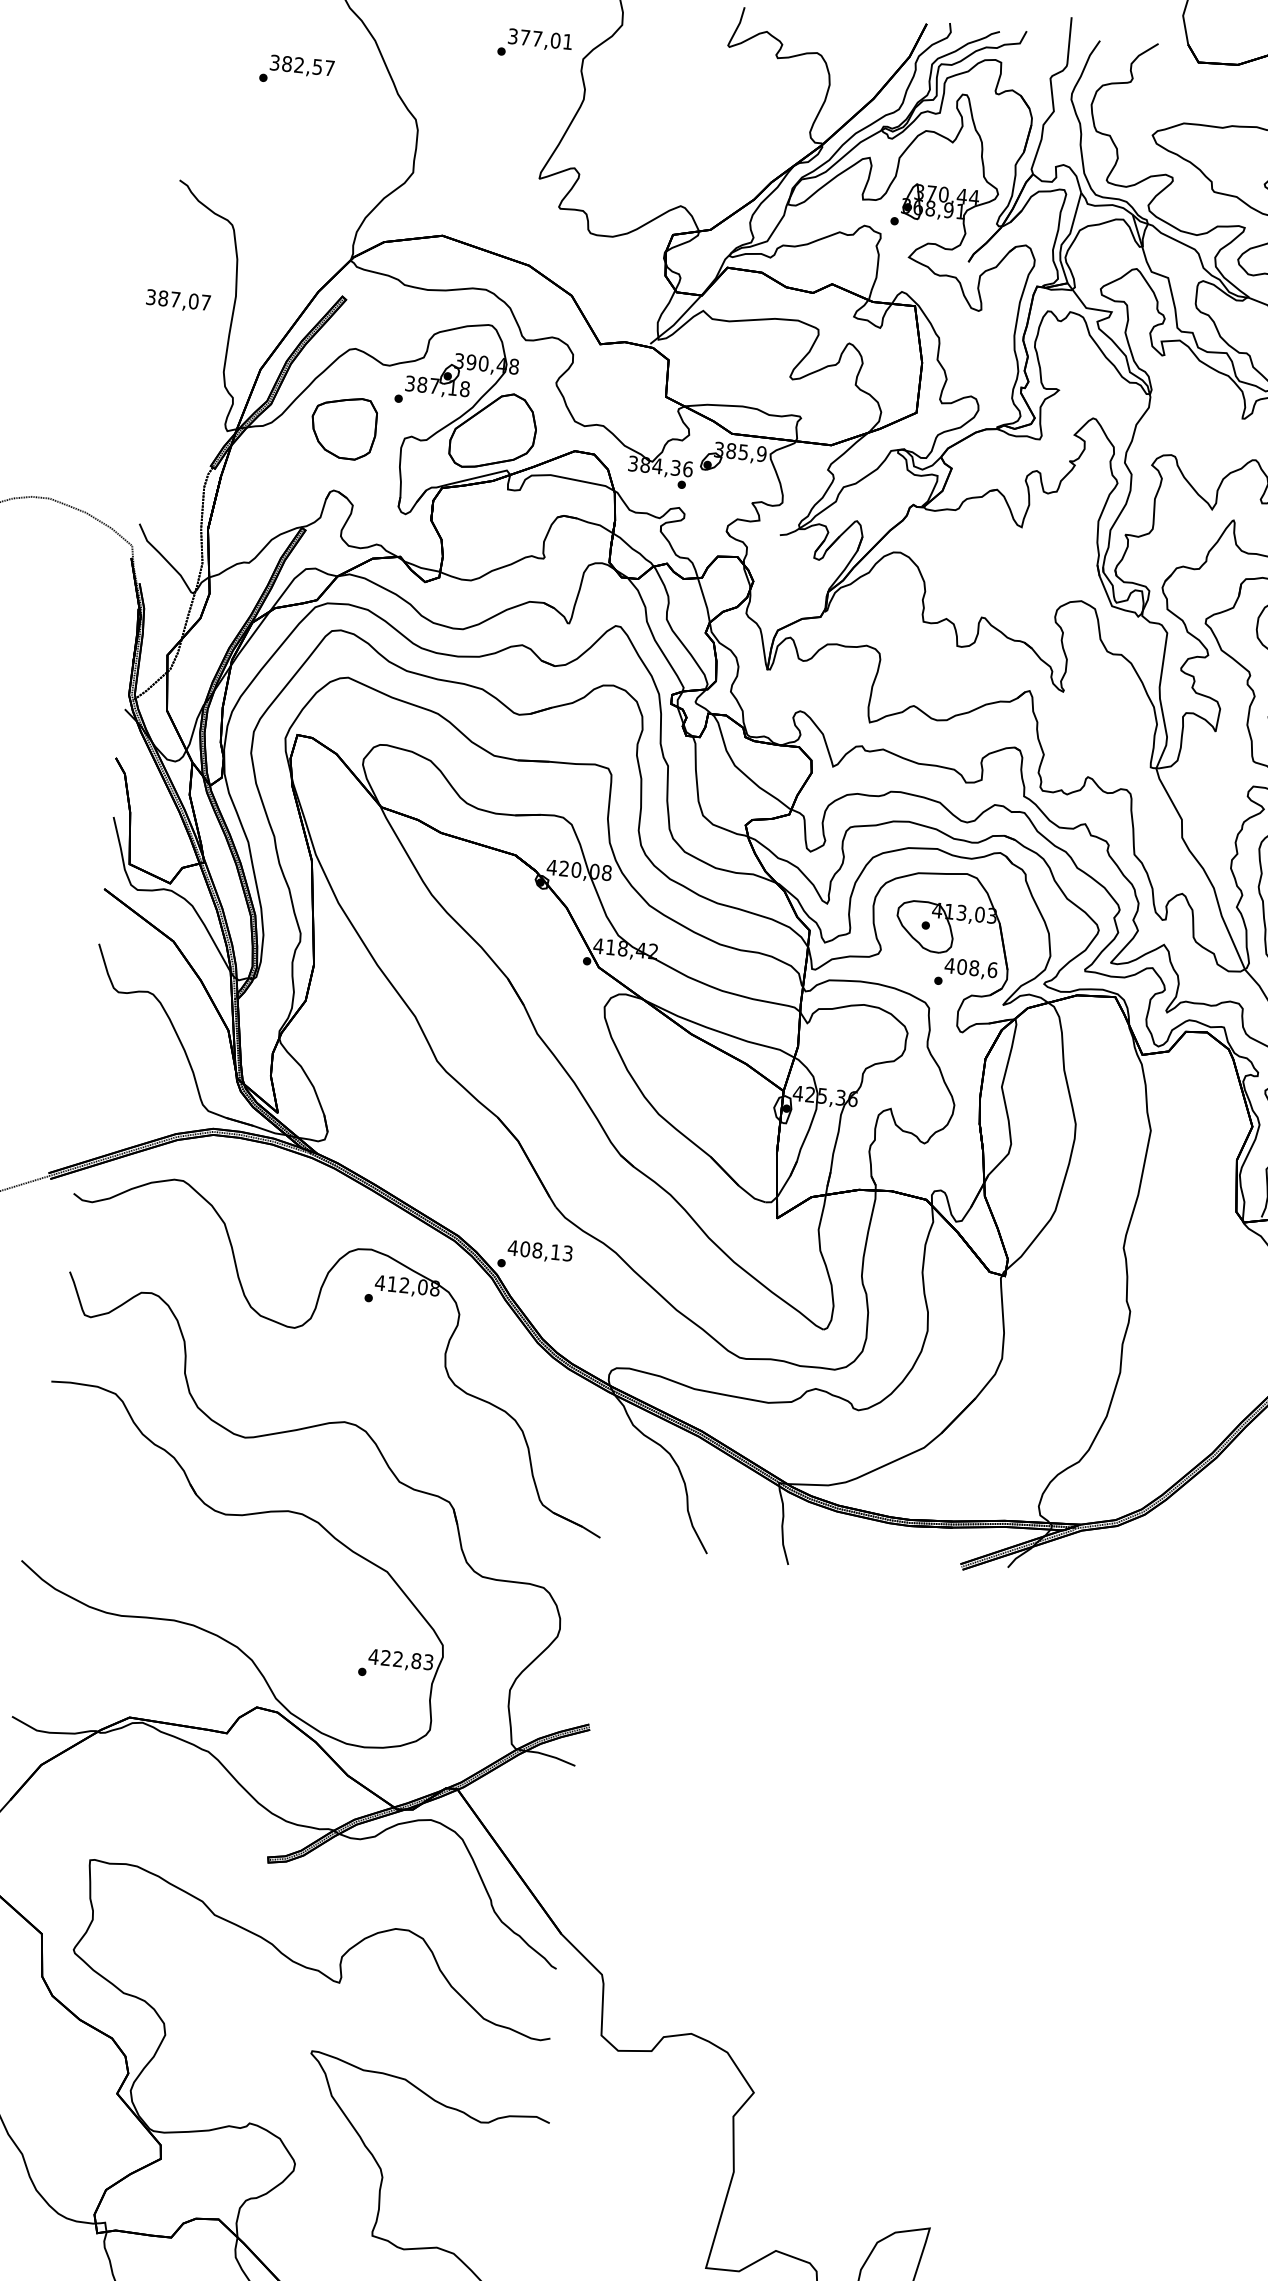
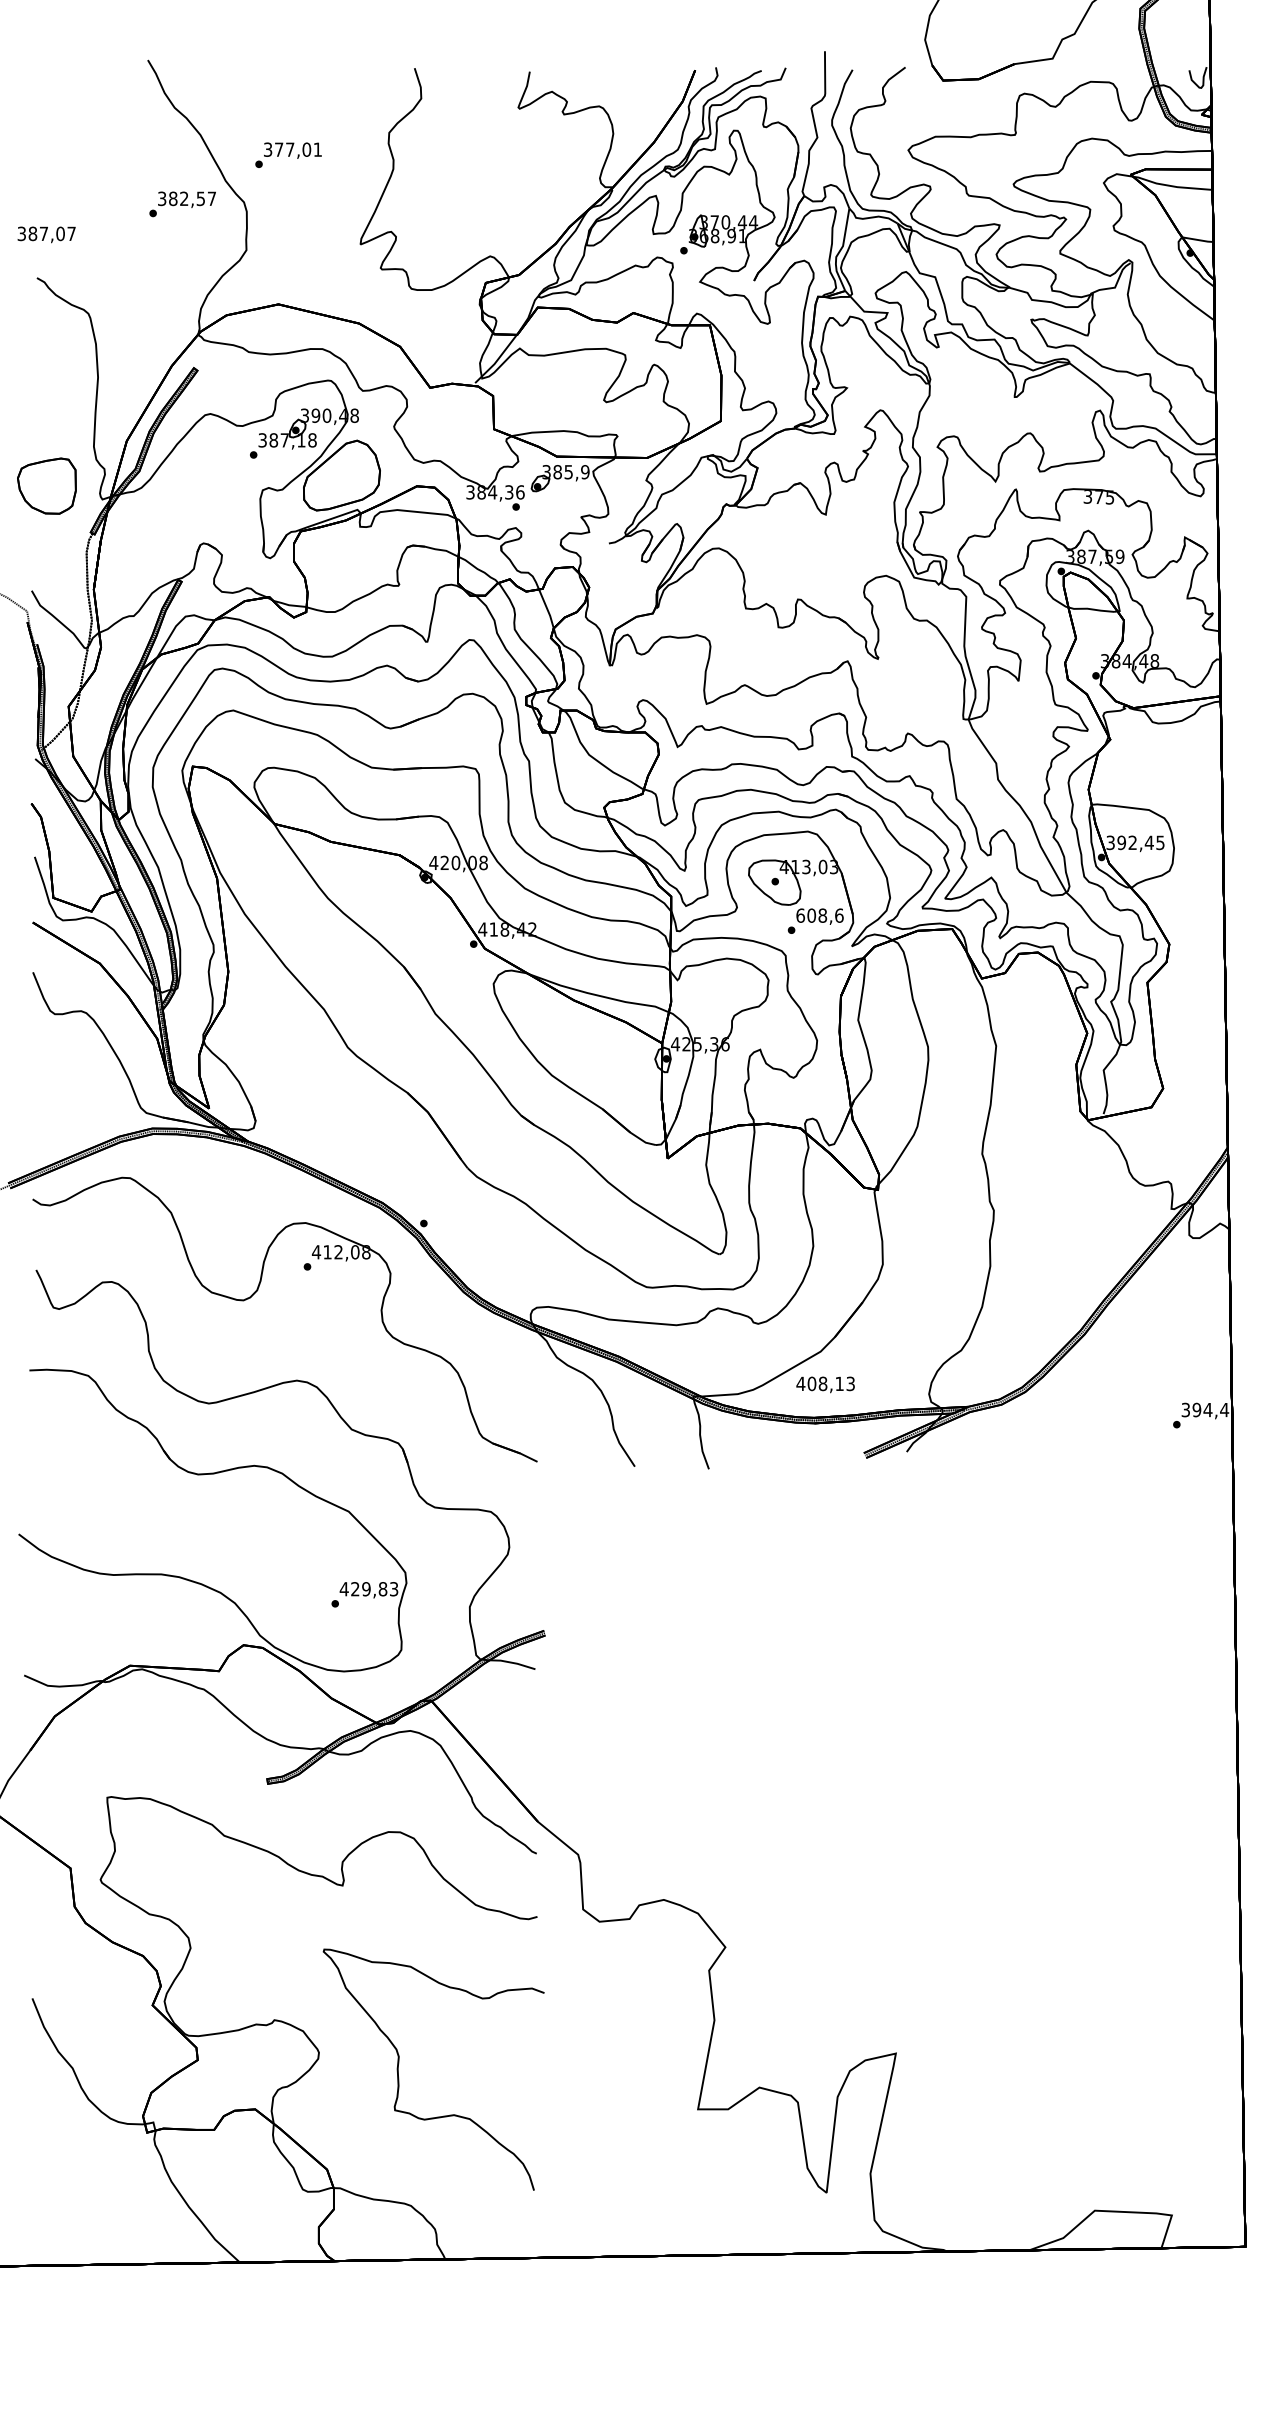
text: (535, 43) -> (288, 154), moved
text: (296, 71) -> (182, 204), moved
text: (178, 300) -> (46, 234), moved
part: (343, 427) -> (46, 485), moved
text: (949, 965) -> (800, 915), 408,6 -> 608,6
text: (540, 1251) -> (825, 1384), moved
text: (398, 1659) -> (366, 1589), 422,83 -> 429,83

